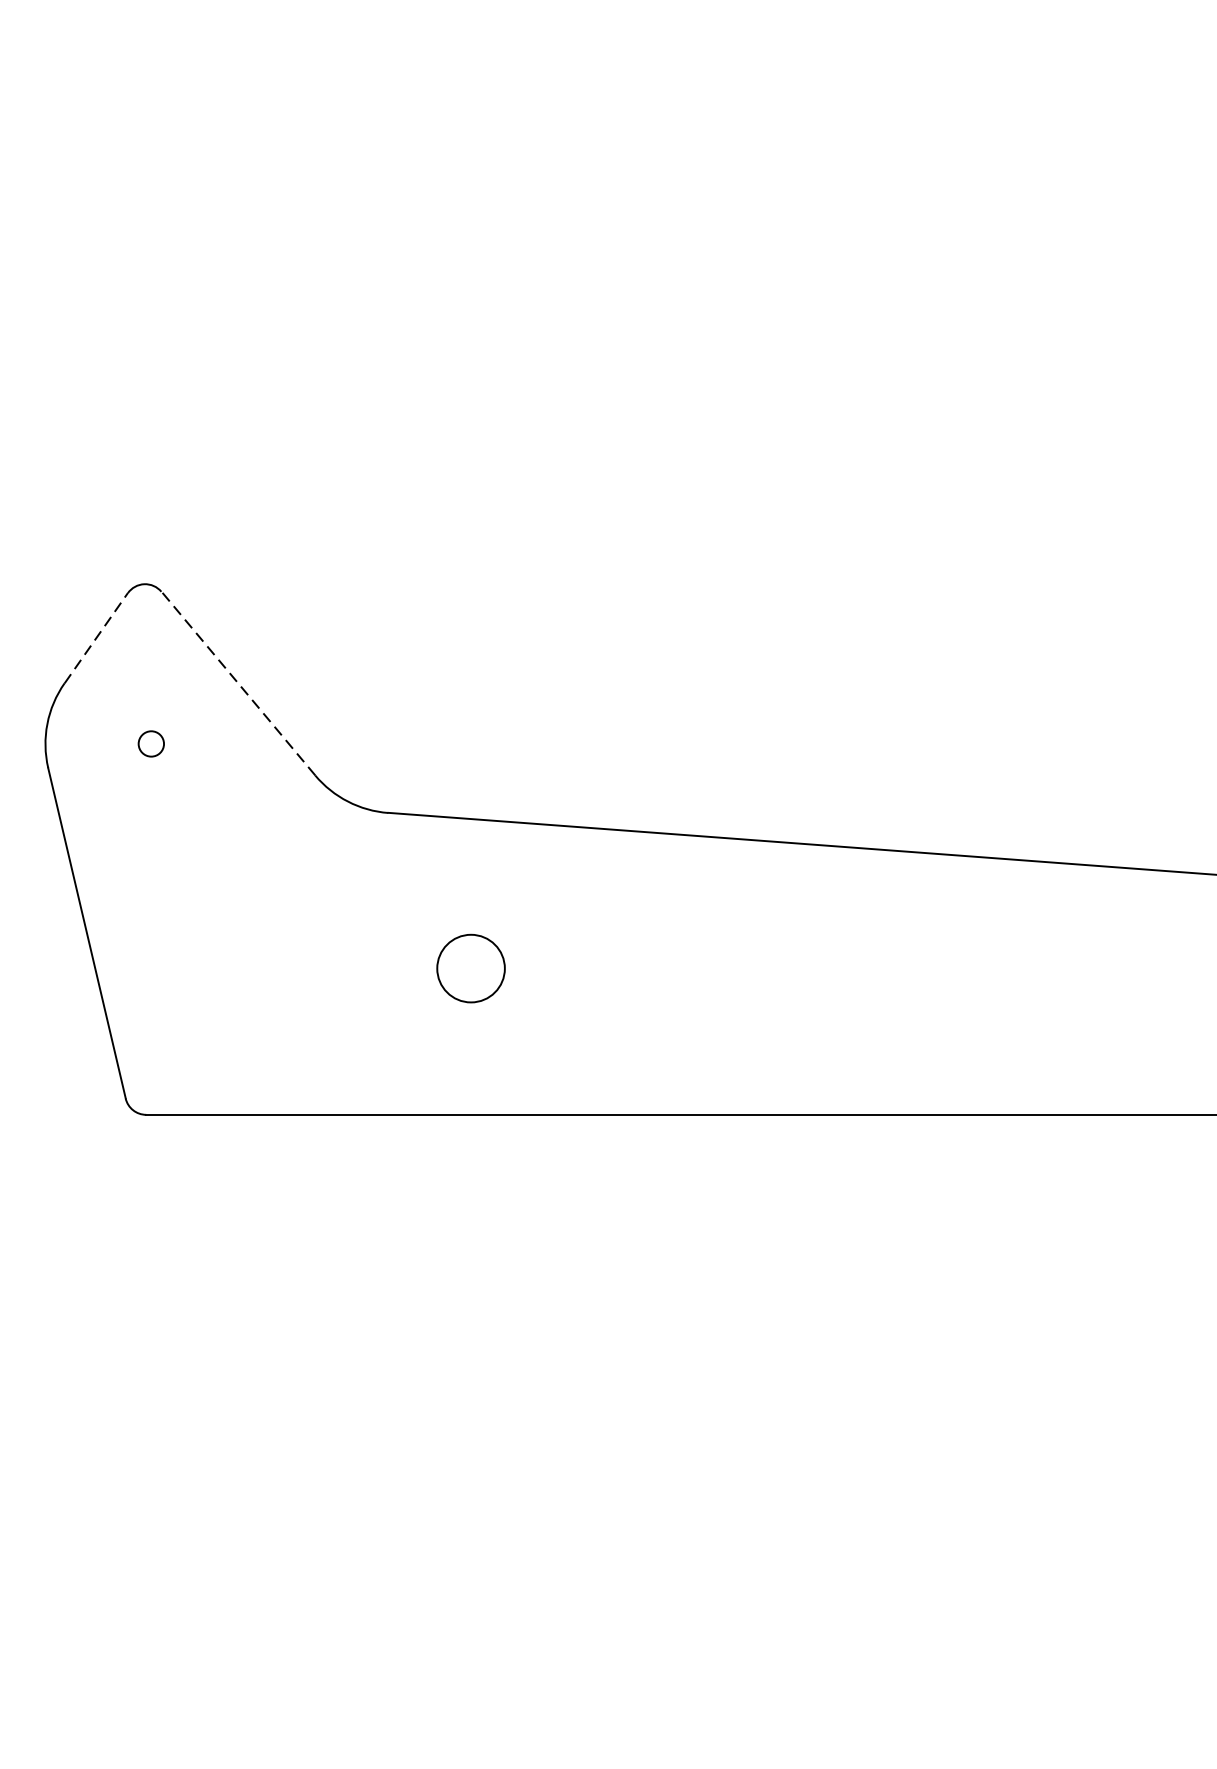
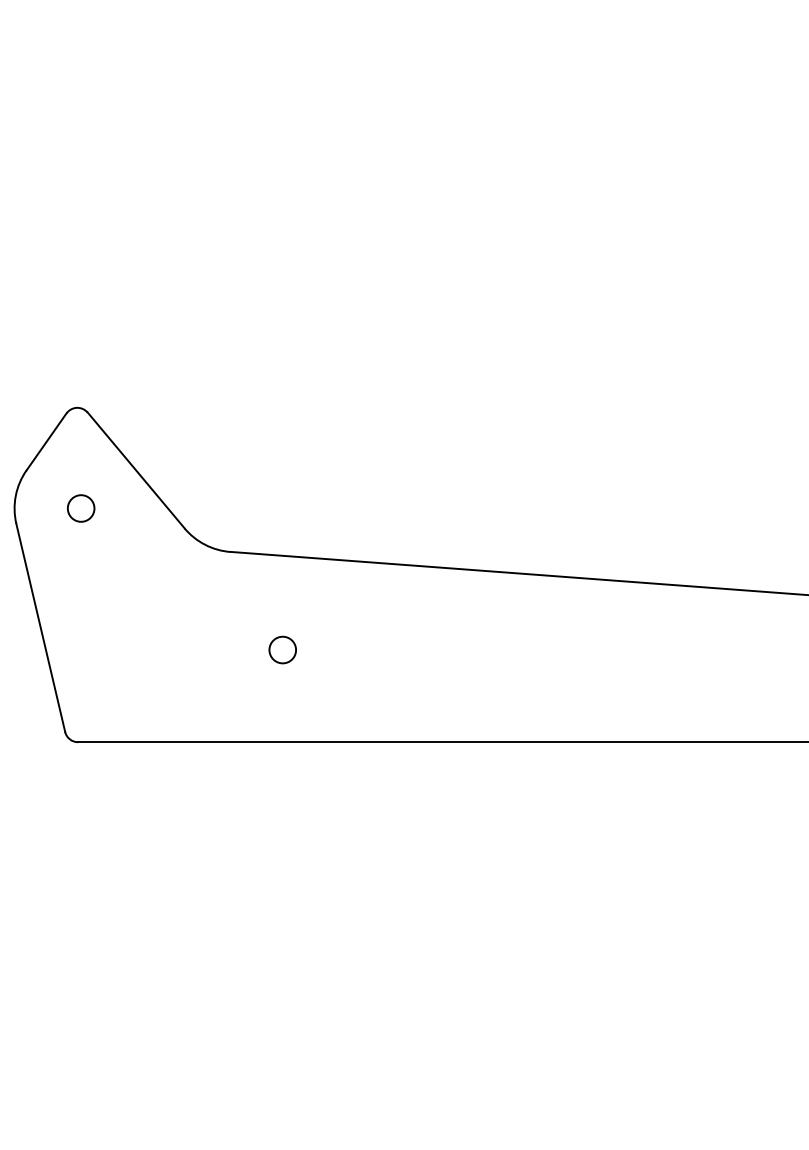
line: (96, 637) -> (46, 441), dashed -> solid
line: (238, 683) -> (136, 470), dashed -> solid
circle: (151, 743) -> (81, 508), size x1.67
circle: (470, 967) -> (282, 649), size x0.62

